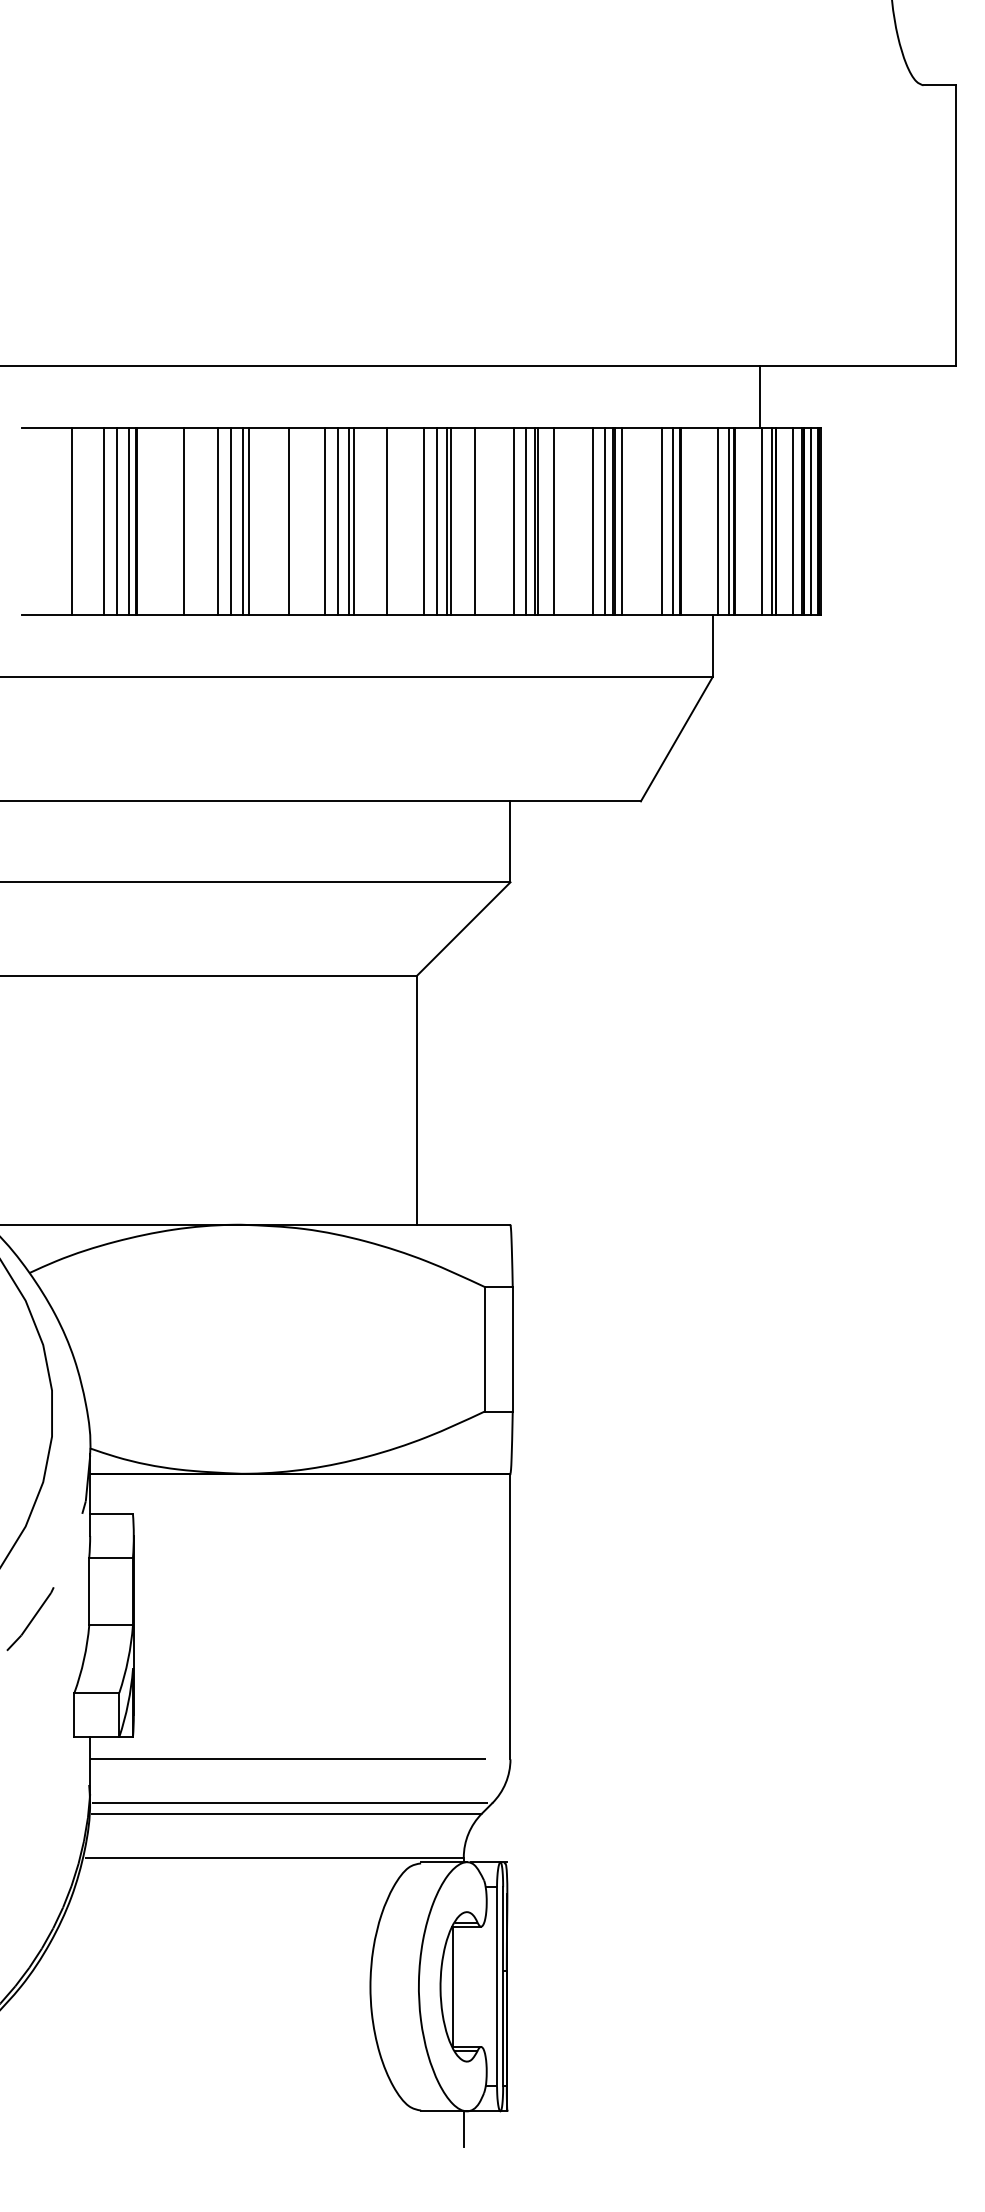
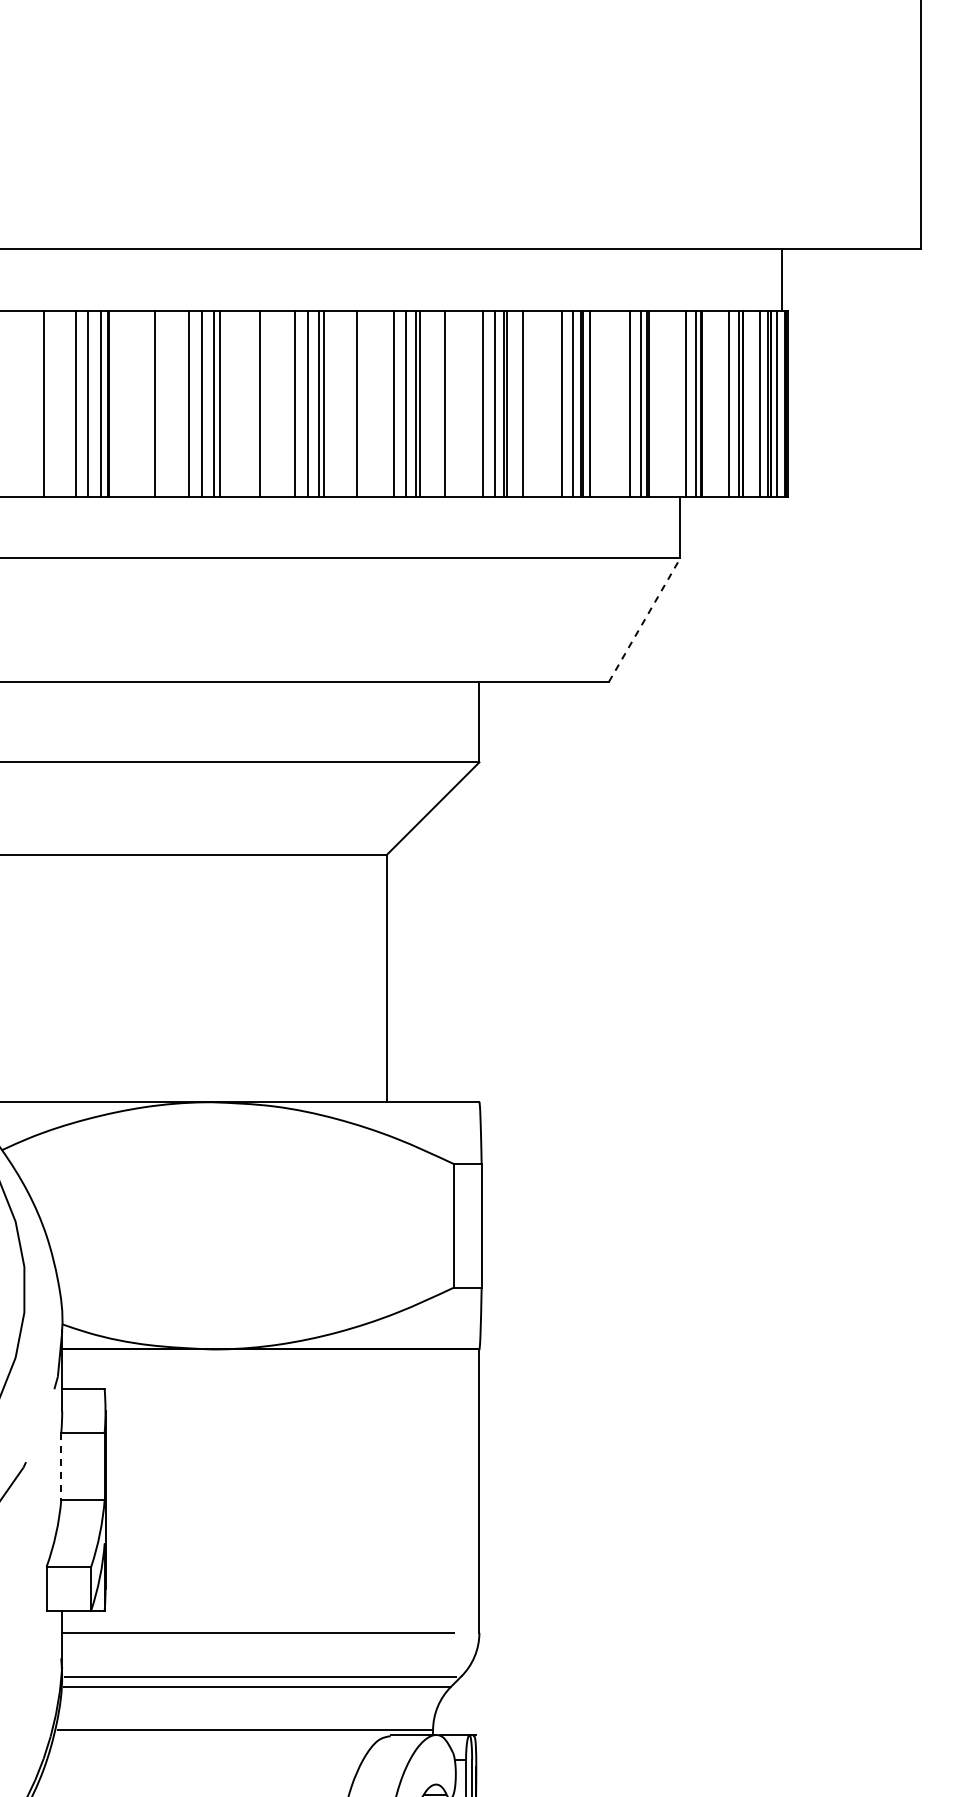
line: (759, 396) -> (782, 280), moved
line: (676, 739) -> (644, 620), solid -> dashed
line: (89, 1591) -> (61, 1466), solid -> dashed

